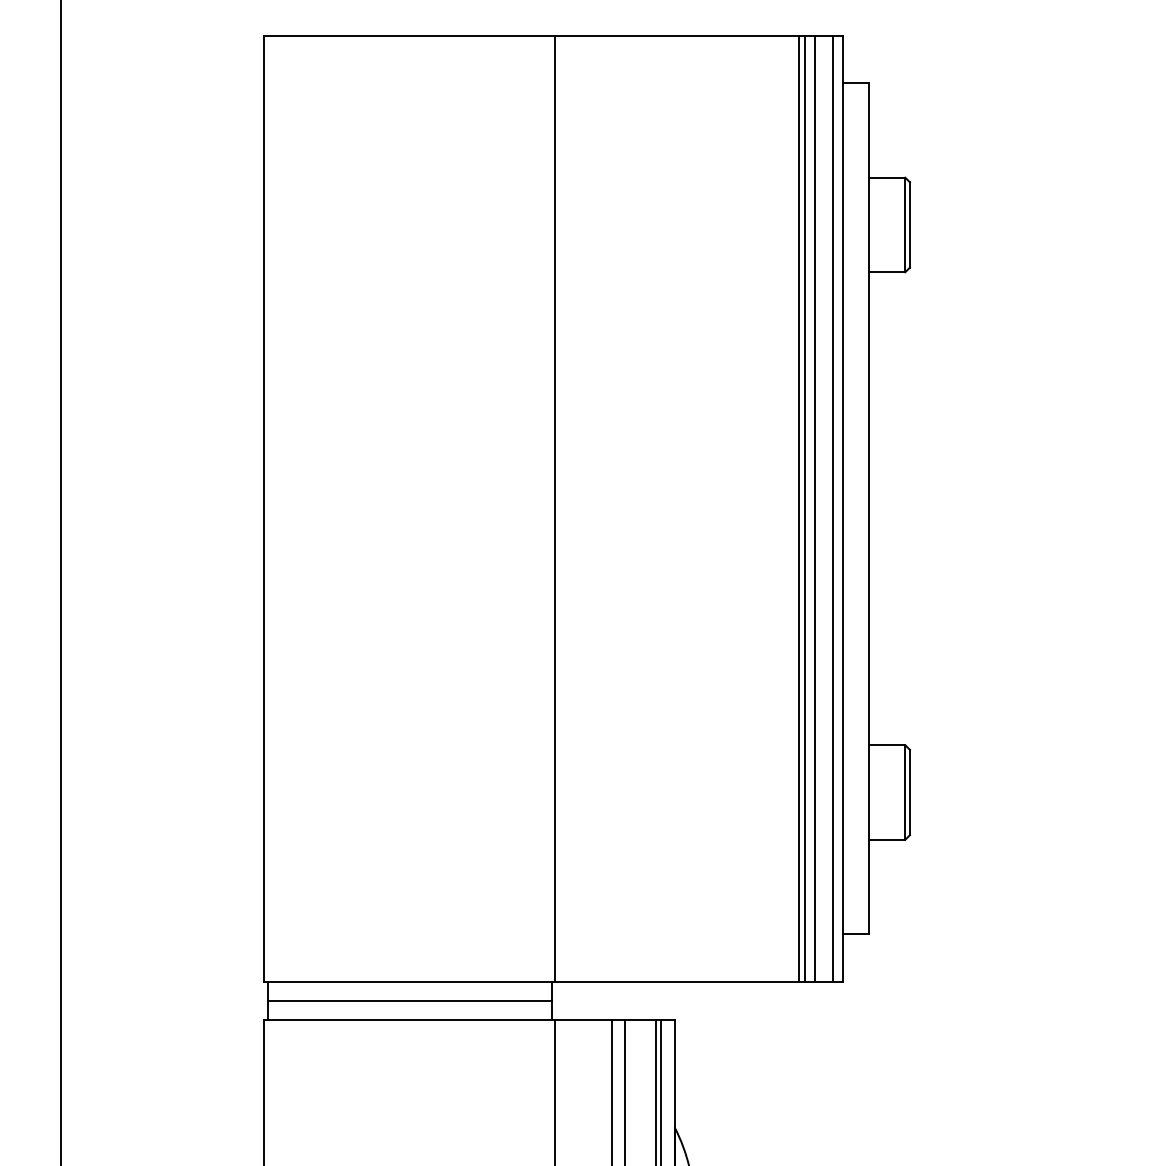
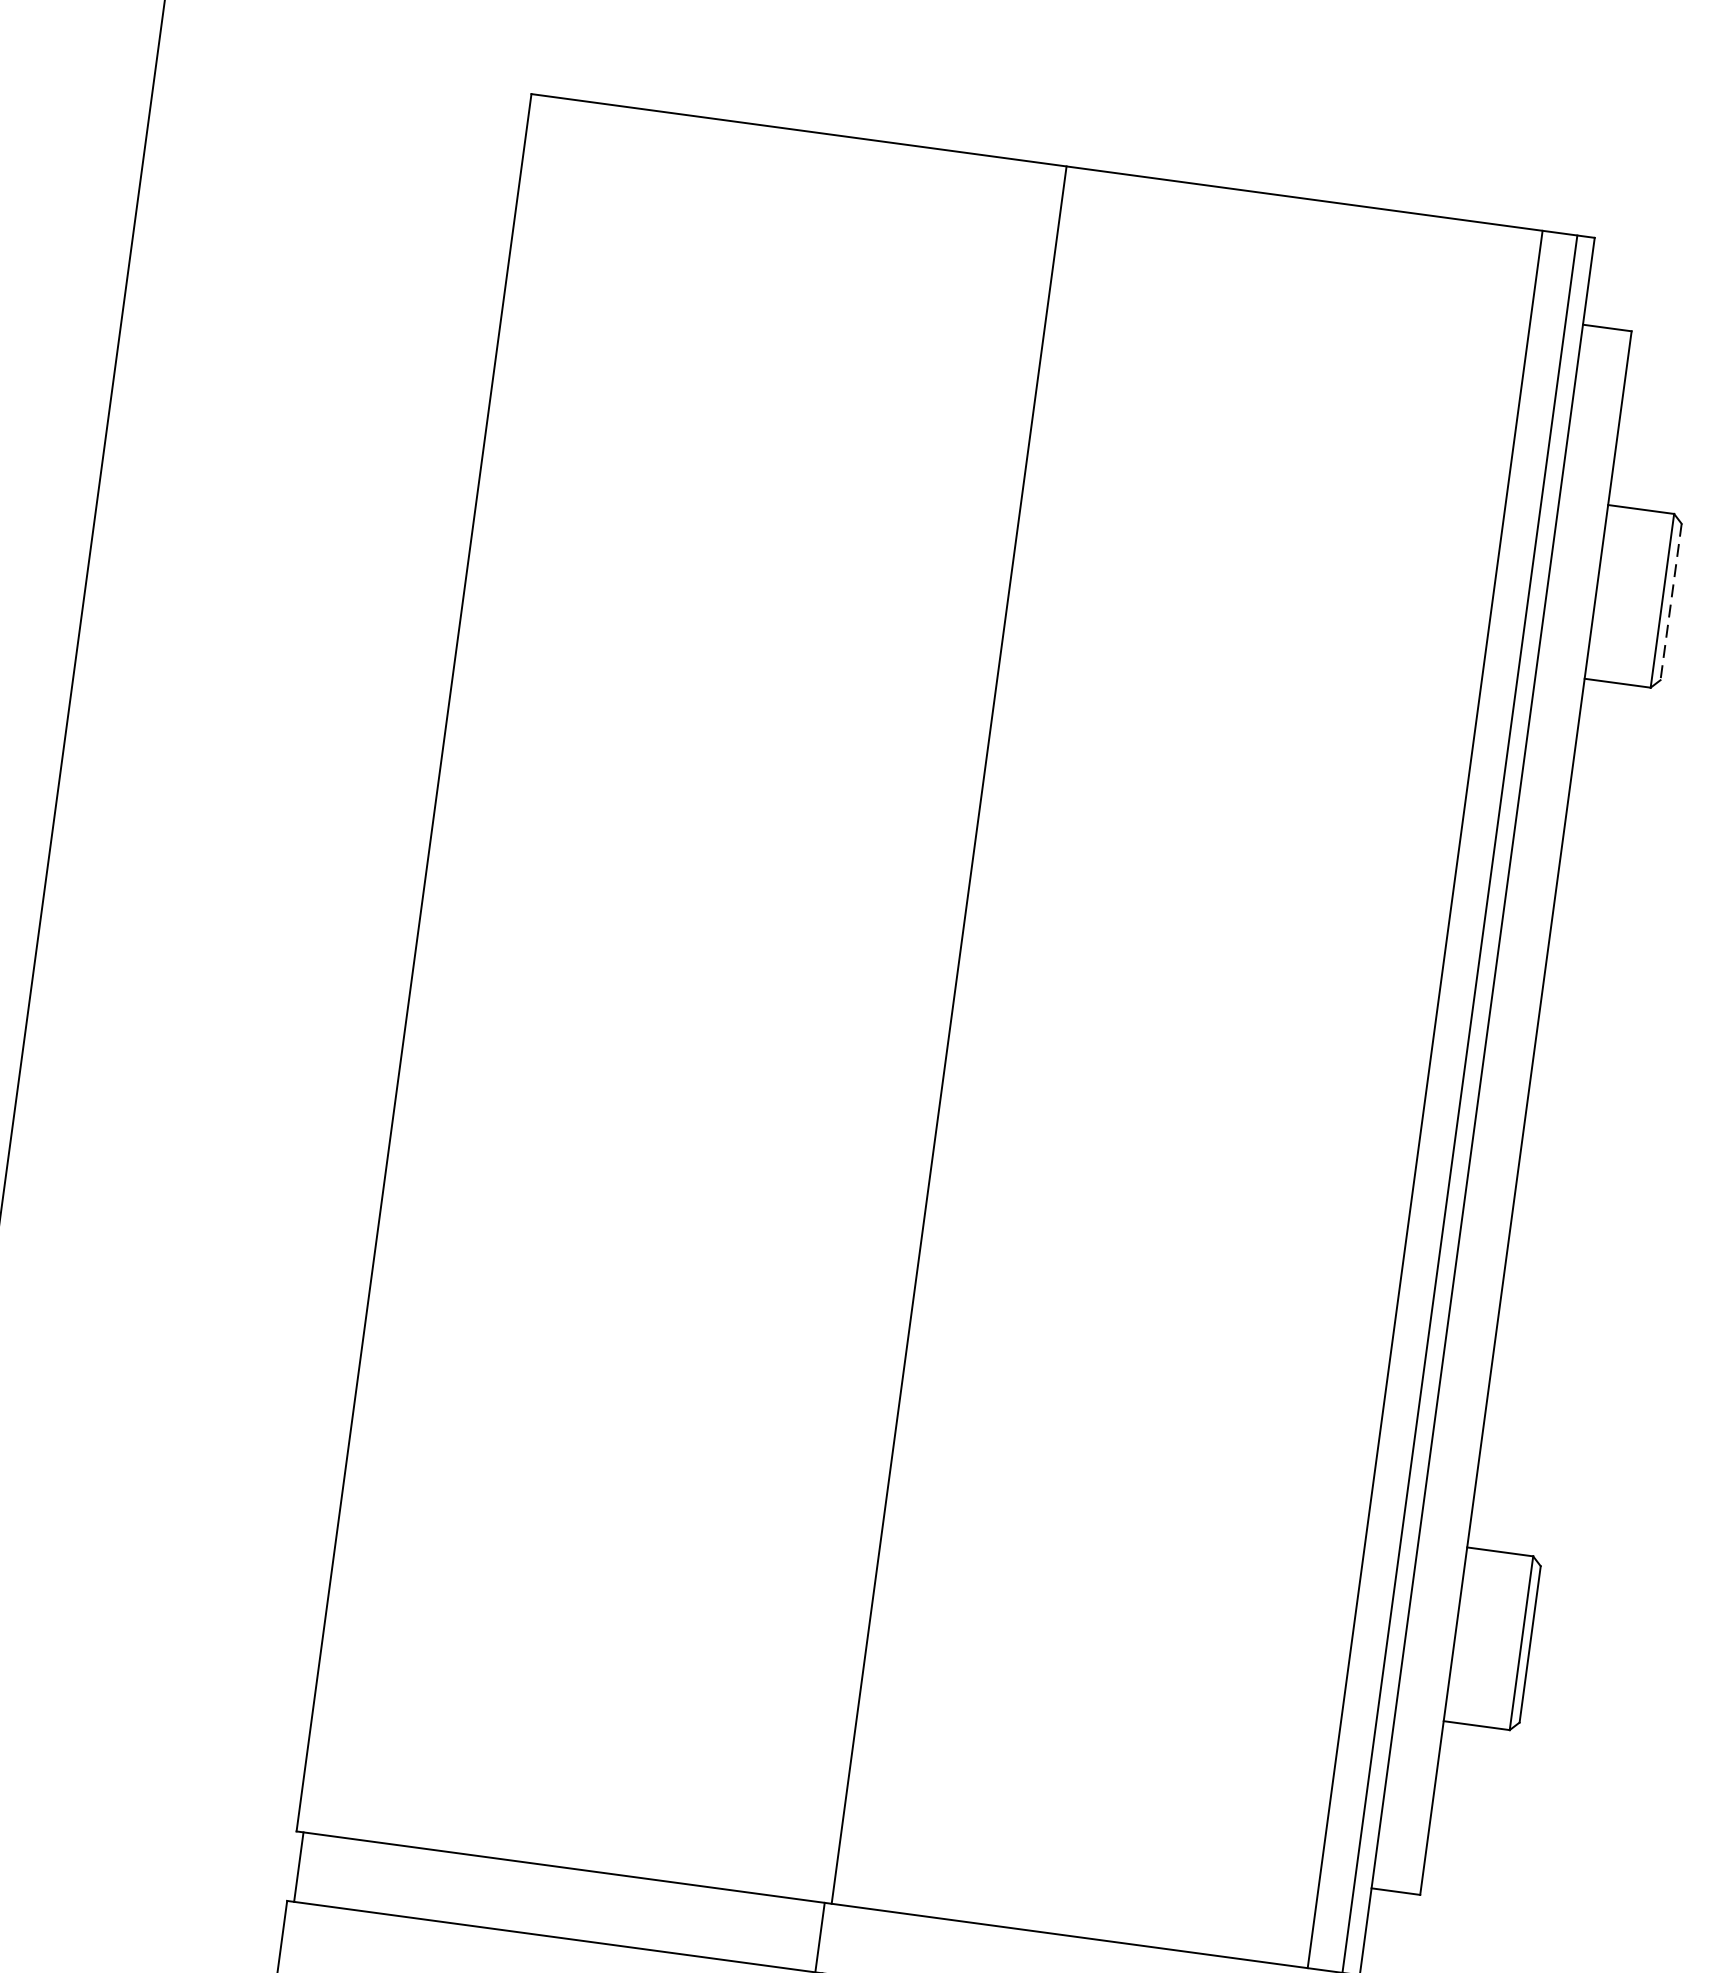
line: (910, 224) -> (1672, 601), solid -> dashed
line: (799, 508) -> (1397, 1095), removed
line: (805, 508) -> (1408, 1096), removed
line: (409, 1000) -> (559, 1902), removed

